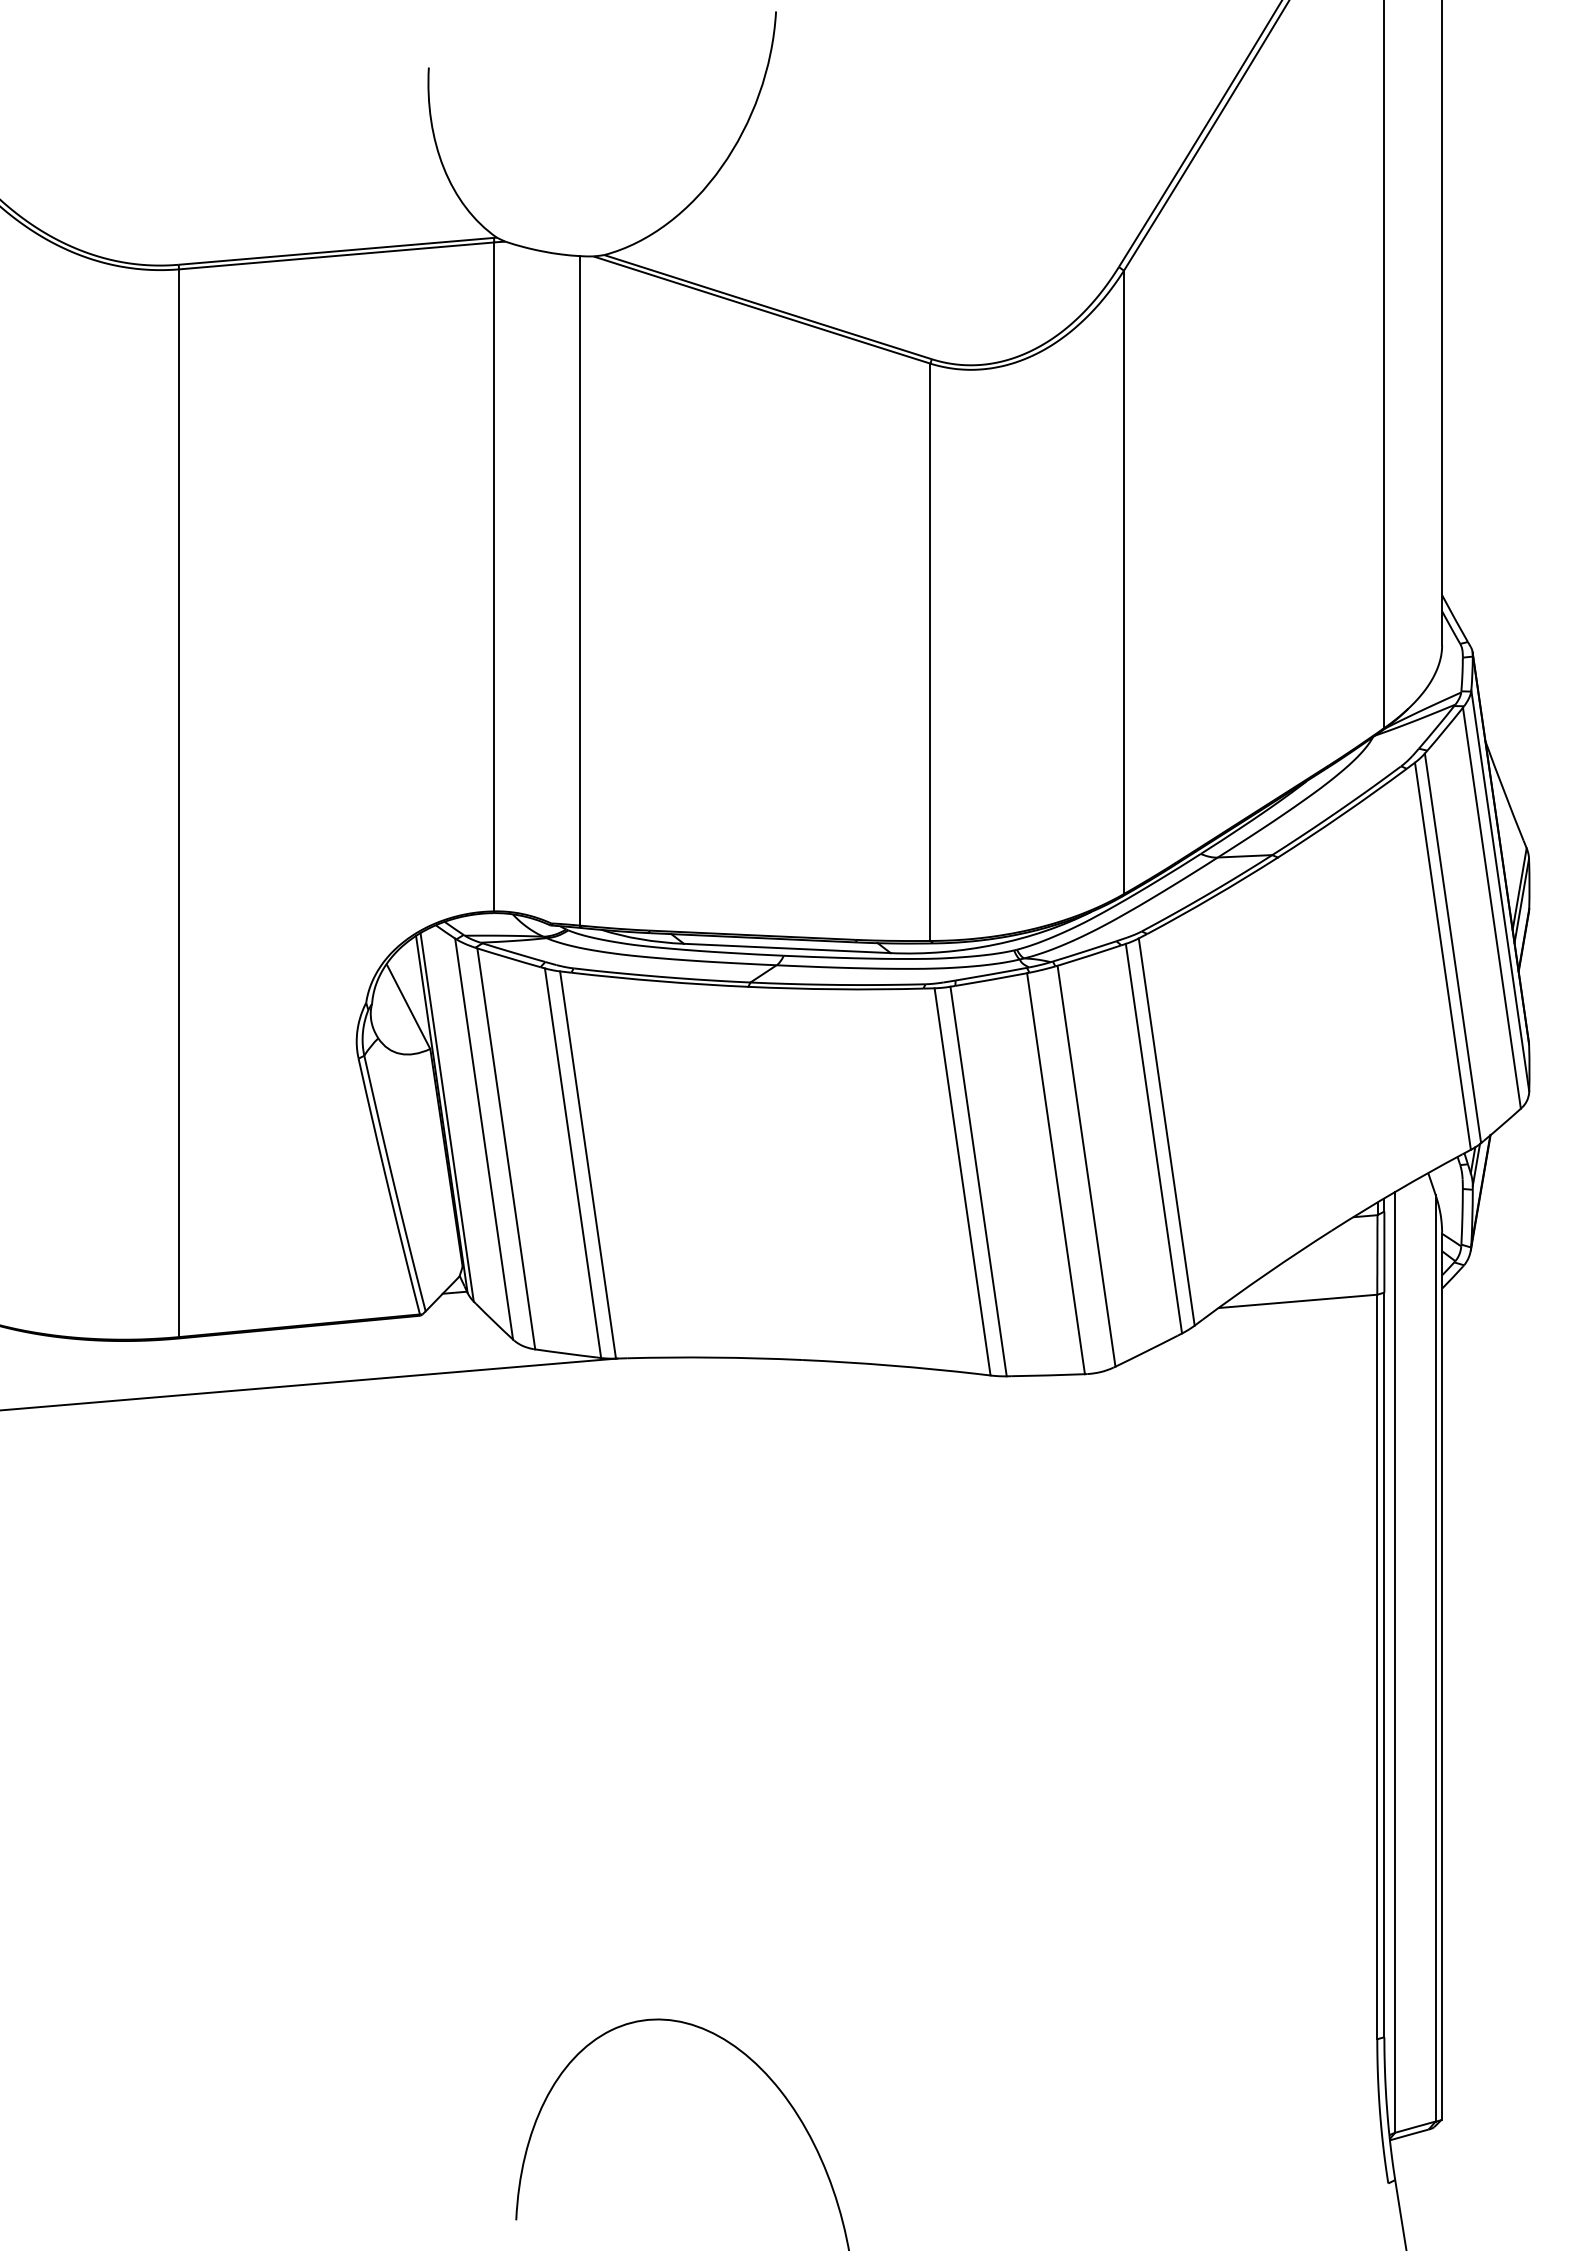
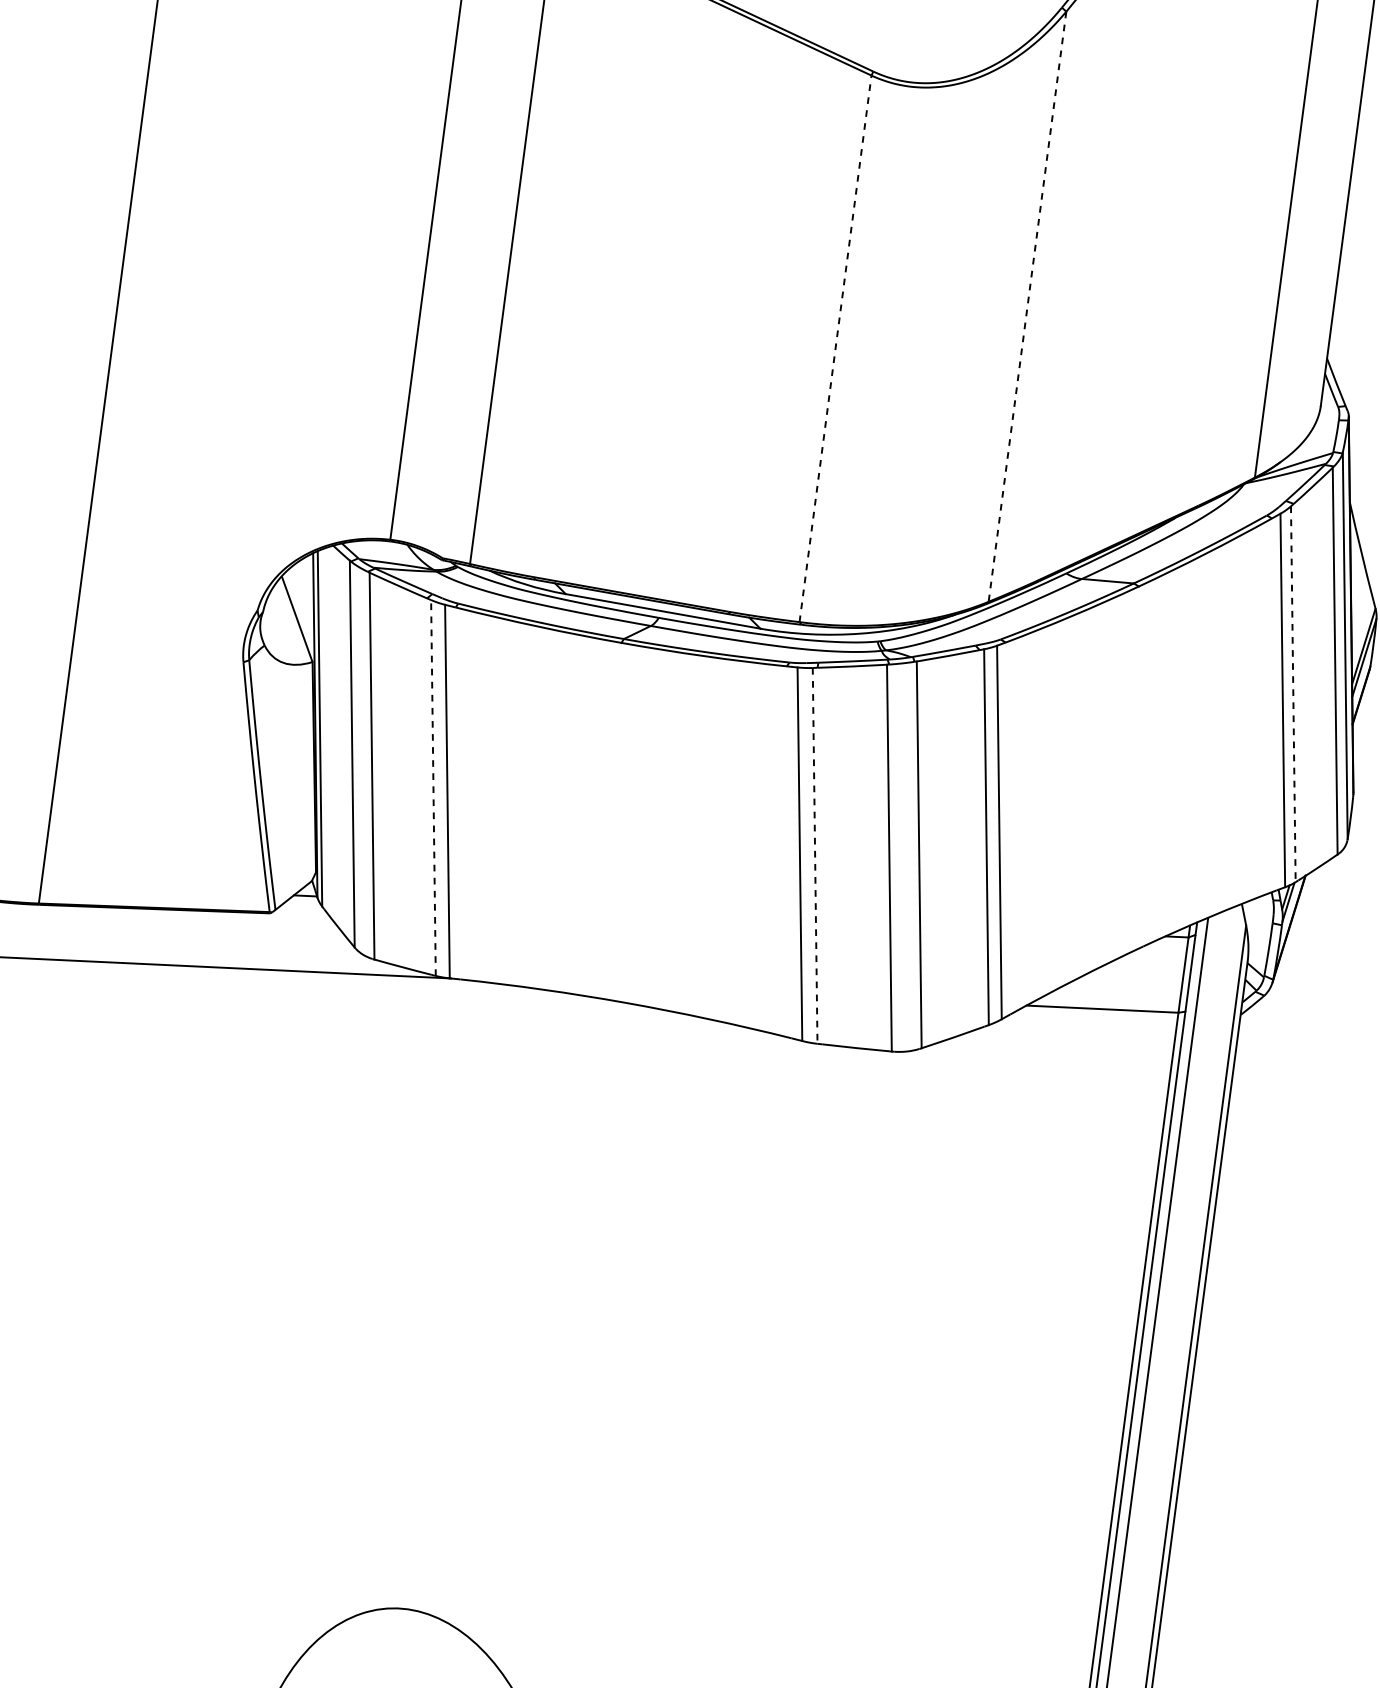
line: (1124, 582) -> (1027, 306), solid -> dashed
line: (930, 652) -> (835, 349), solid -> dashed
line: (1452, 948) -> (1292, 694), solid -> dashed
line: (573, 1163) -> (433, 788), solid -> dashed
line: (978, 1181) -> (815, 855), solid -> dashed

